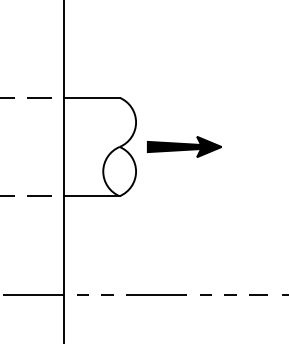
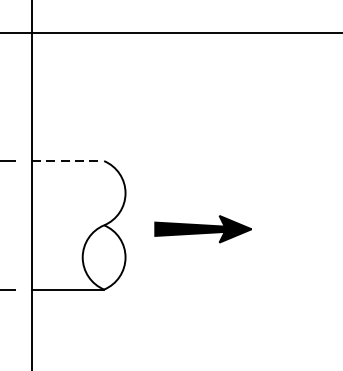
line: (92, 97) -> (68, 160), solid -> dashed
part: (184, 146) -> (203, 228), moved

